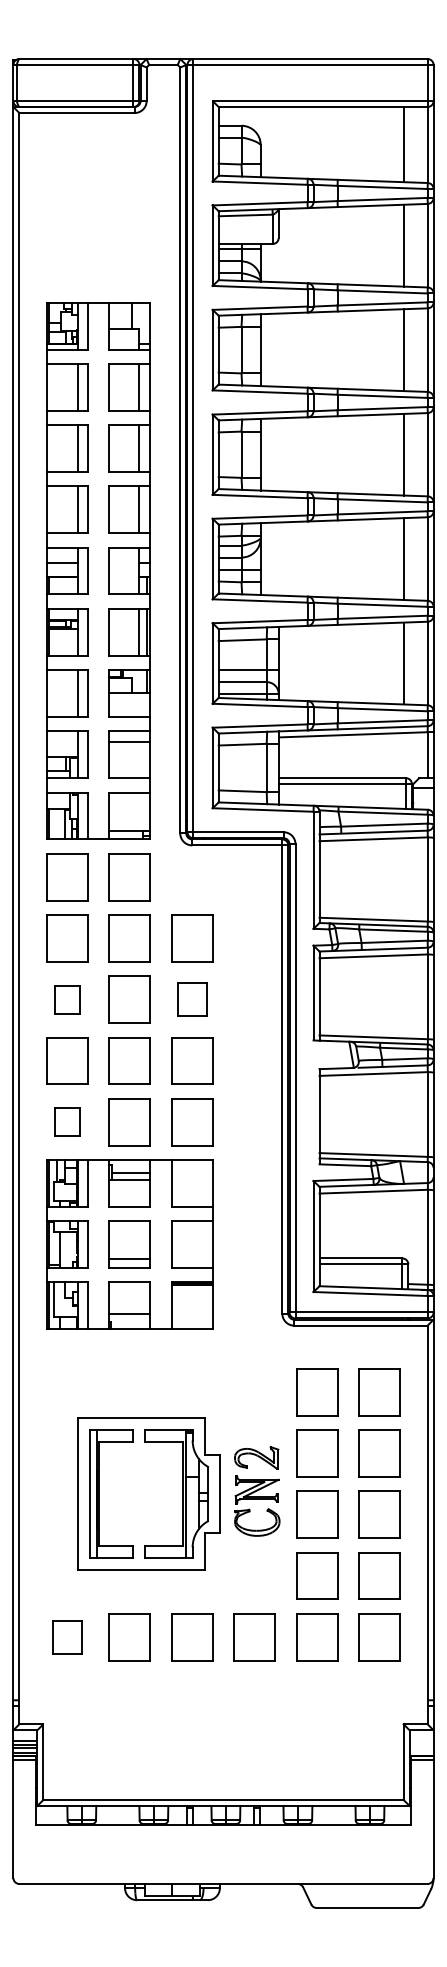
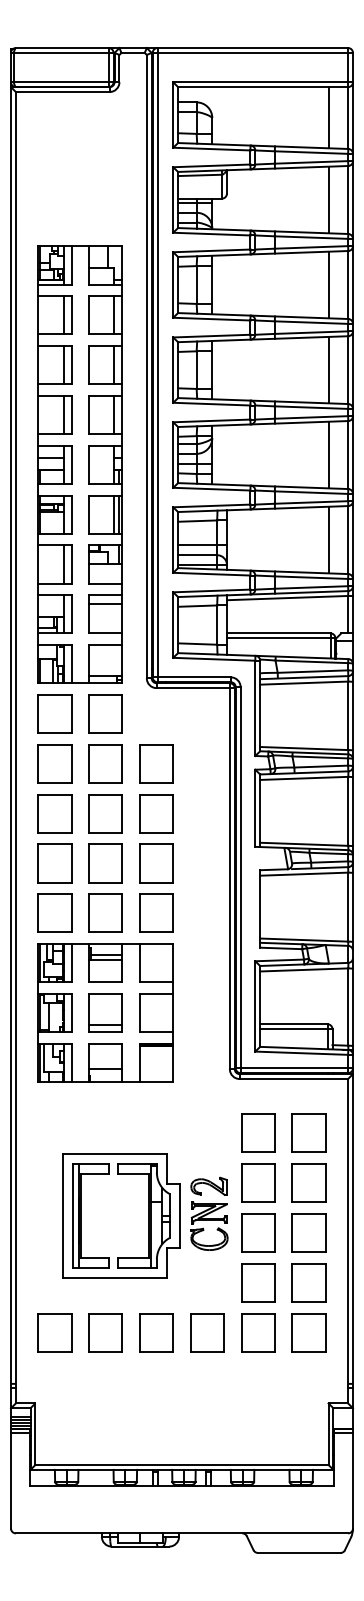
part: (67, 999) -> (55, 813), size x1.67
part: (192, 999) -> (156, 813), size x1.43
part: (67, 1122) -> (55, 913), size x1.67
part: (67, 1637) -> (55, 1332), size x1.43

